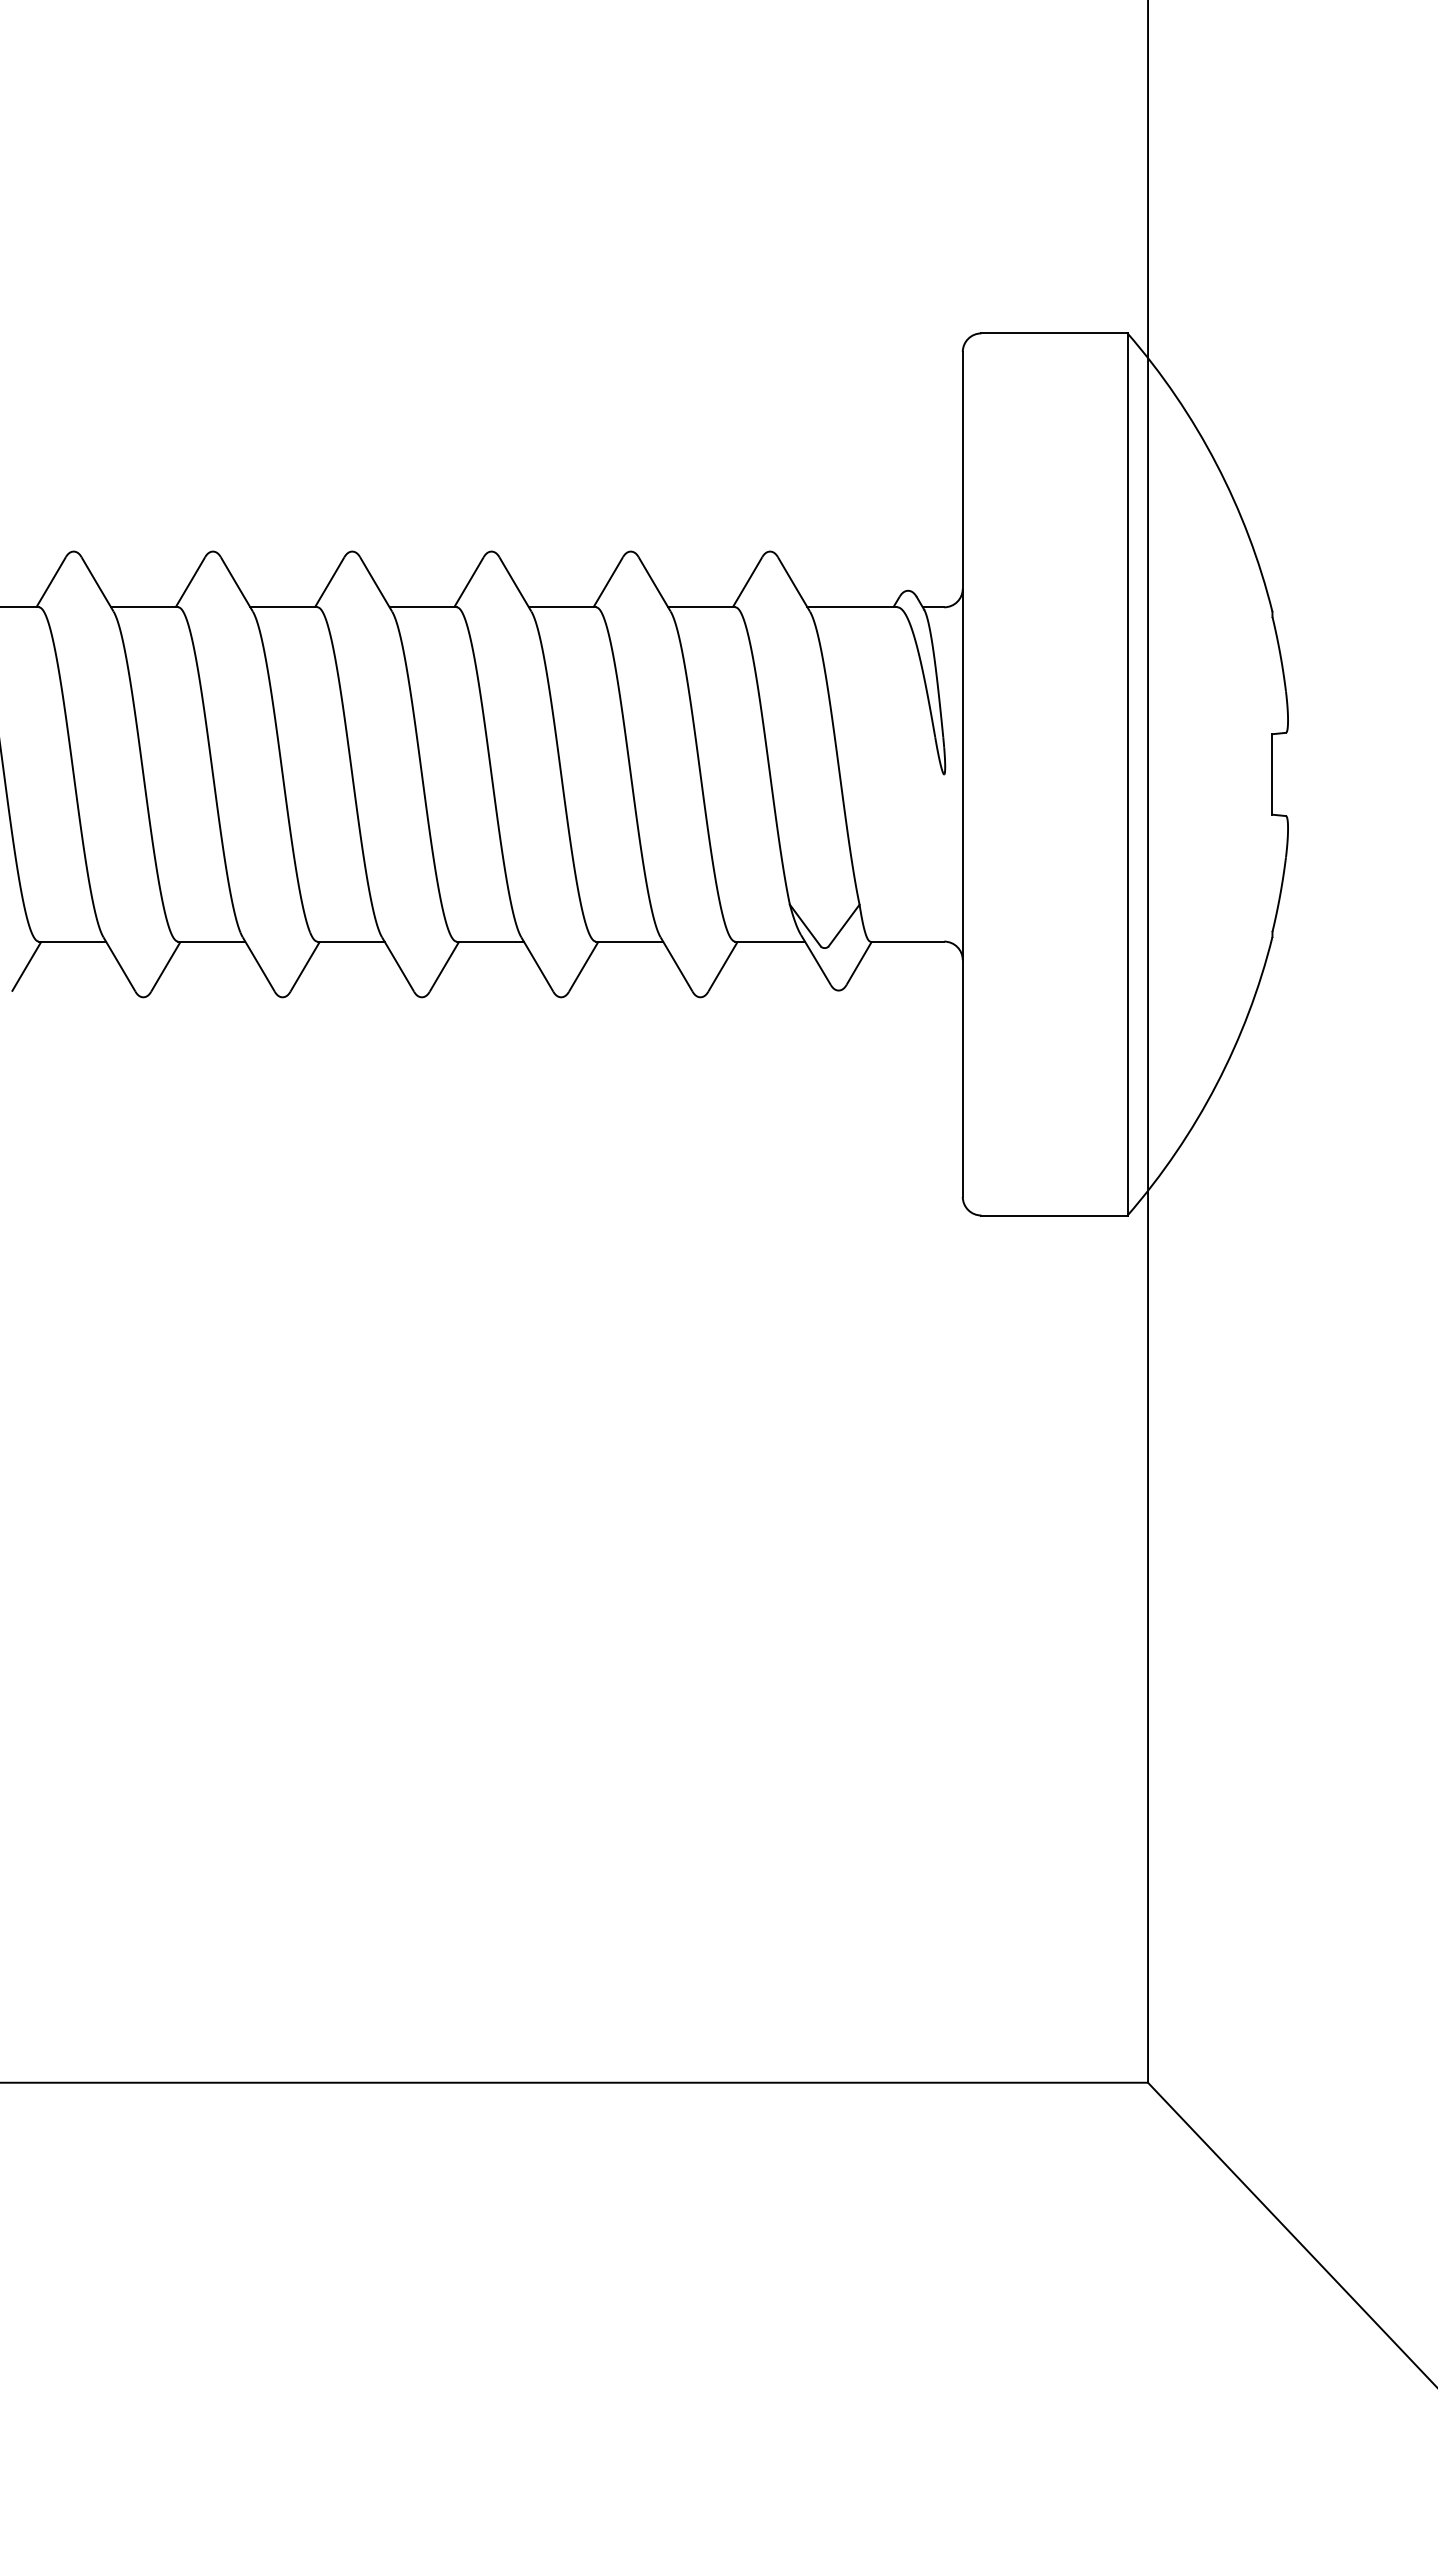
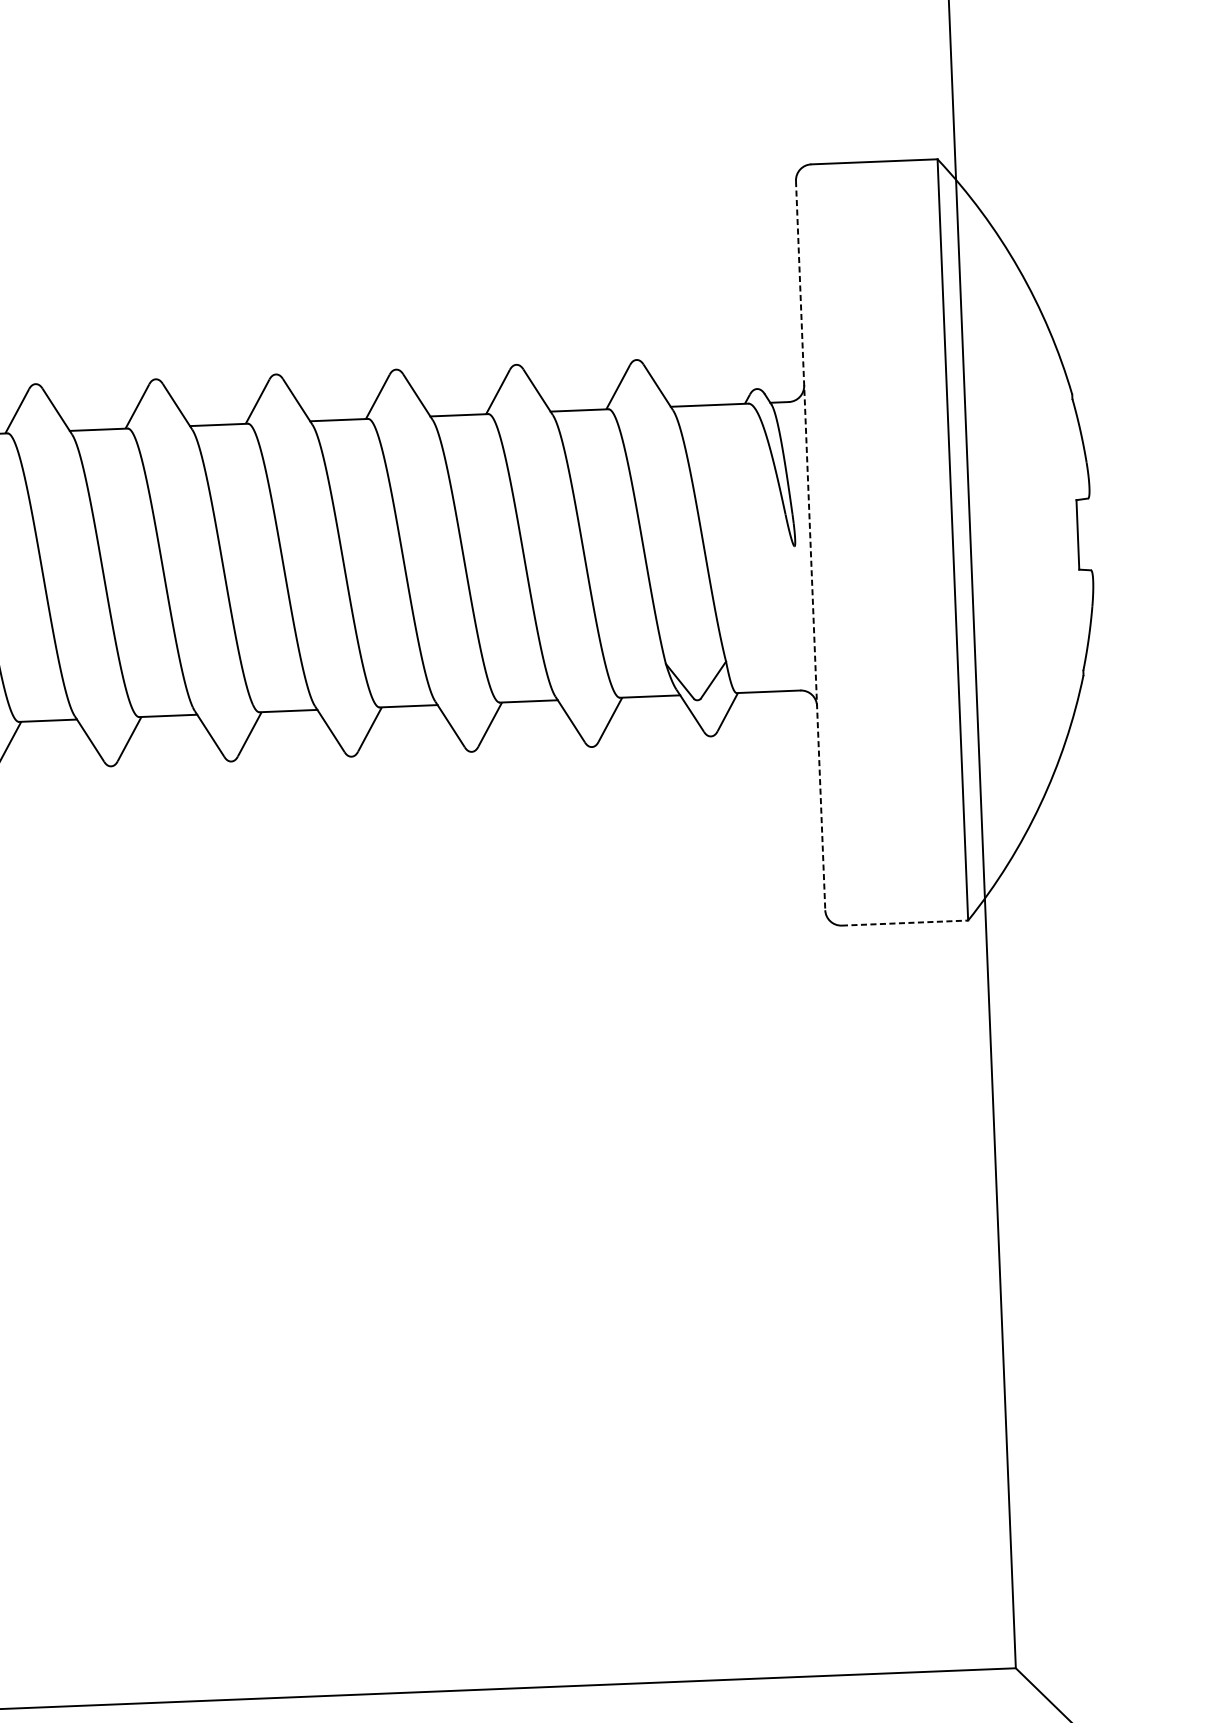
line: (962, 774) -> (810, 545), solid -> dashed
line: (1054, 1215) -> (905, 923), solid -> dashed

